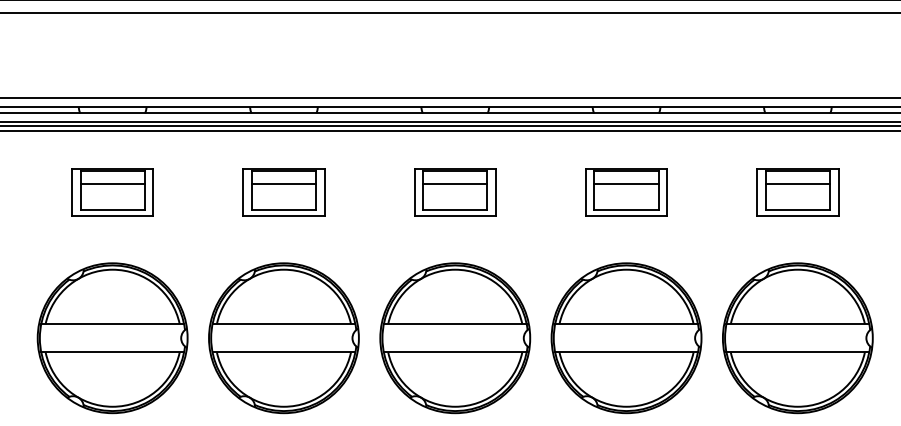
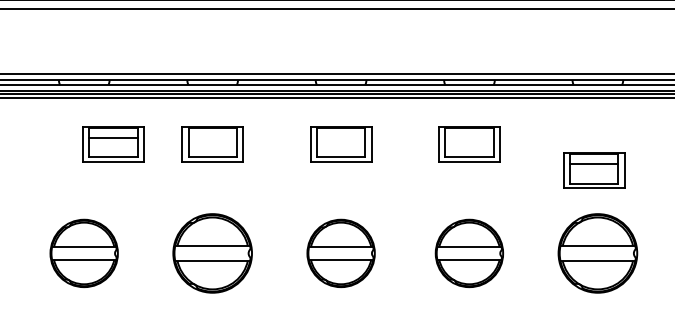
line: (283, 184) -> (212, 138), removed
line: (455, 184) -> (341, 138), removed
line: (626, 184) -> (469, 138), removed
part: (112, 192) -> (113, 144), moved
part: (797, 192) -> (593, 170), moved
part: (112, 338) -> (84, 253), size x0.6
part: (283, 338) -> (212, 253), size x0.7
part: (455, 338) -> (341, 253), size x0.6
part: (626, 338) -> (469, 253), size x0.6
part: (797, 338) -> (597, 253), size x0.7

